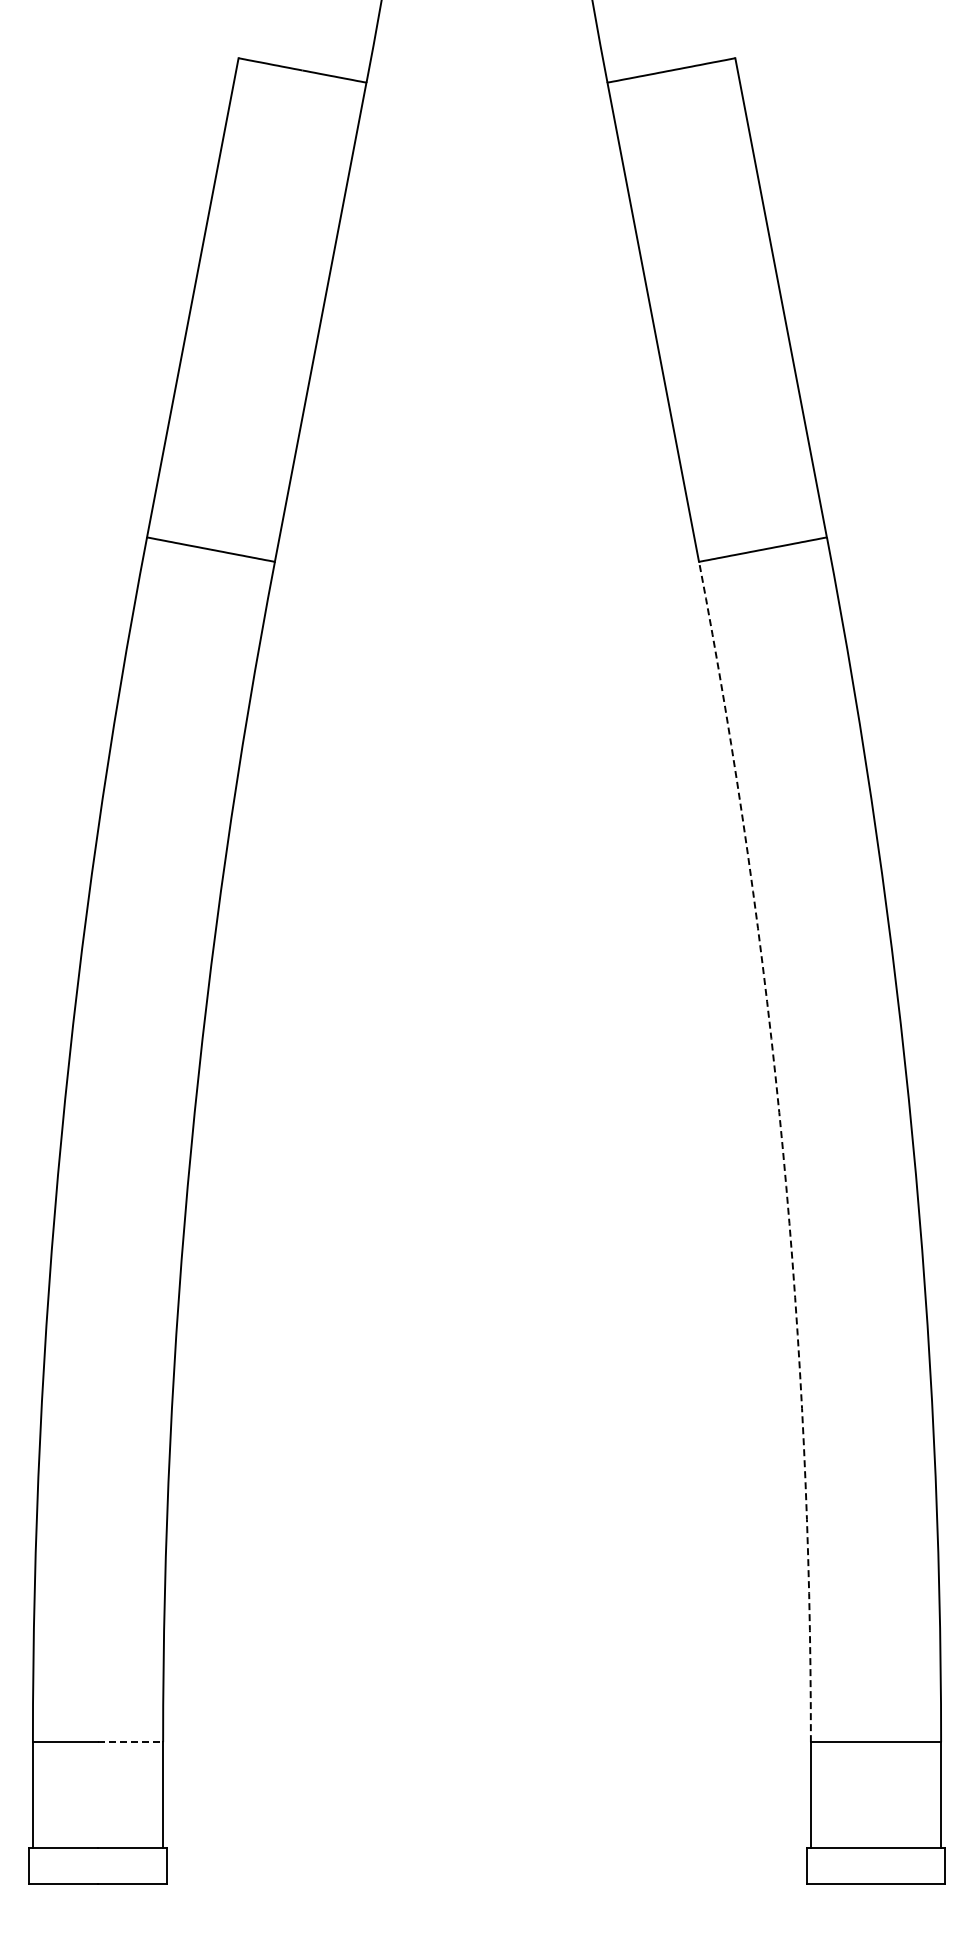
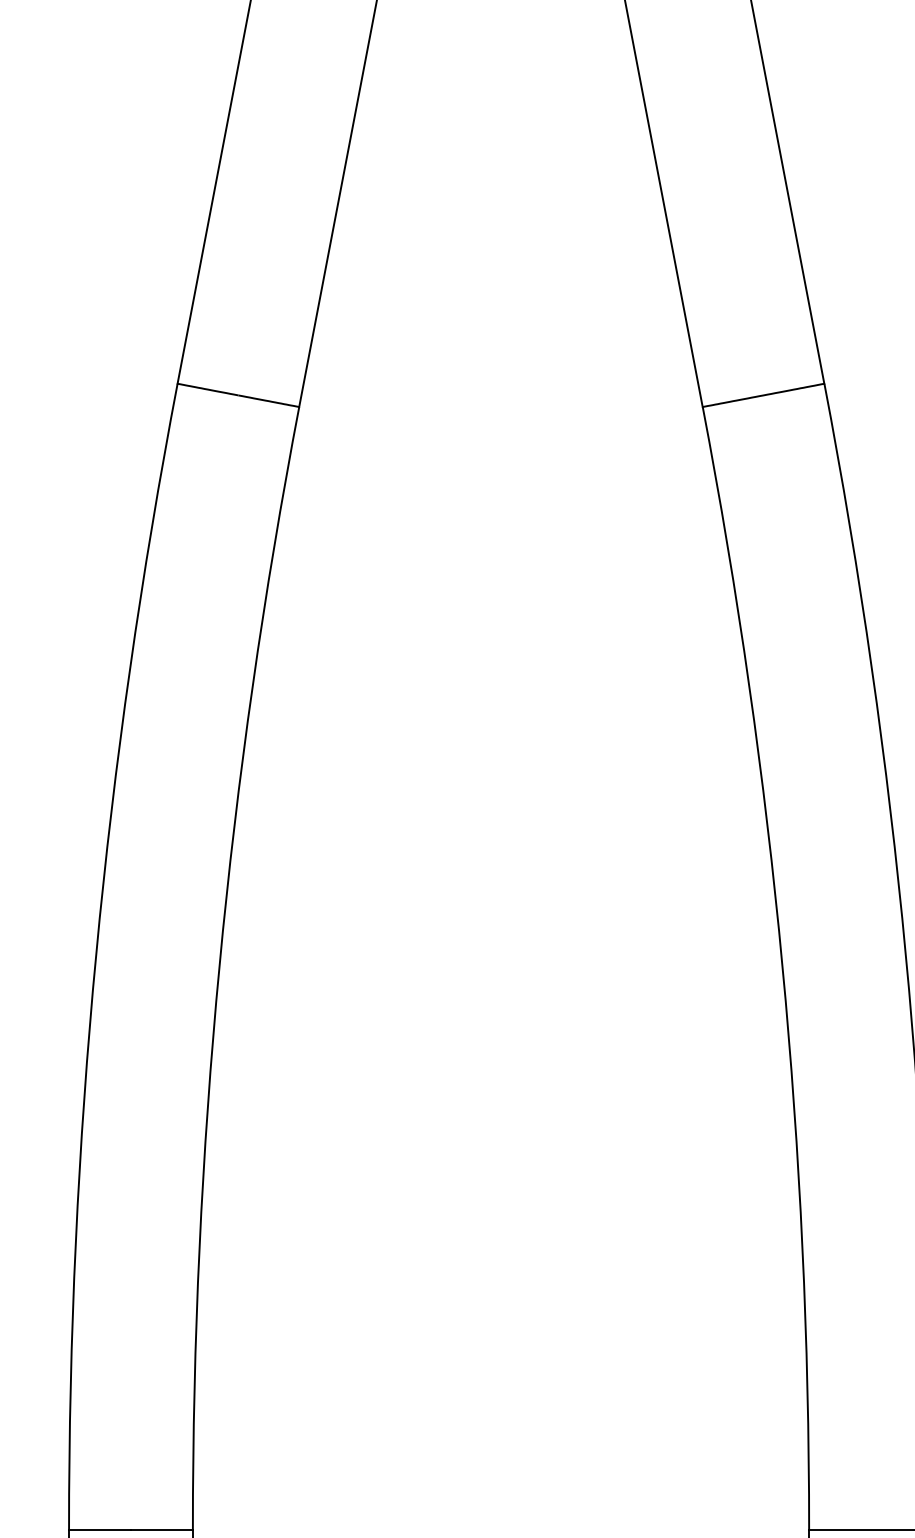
arc: (782, 1149) -> (782, 966), dashed -> solid
line: (130, 1742) -> (161, 1530), dashed -> solid

